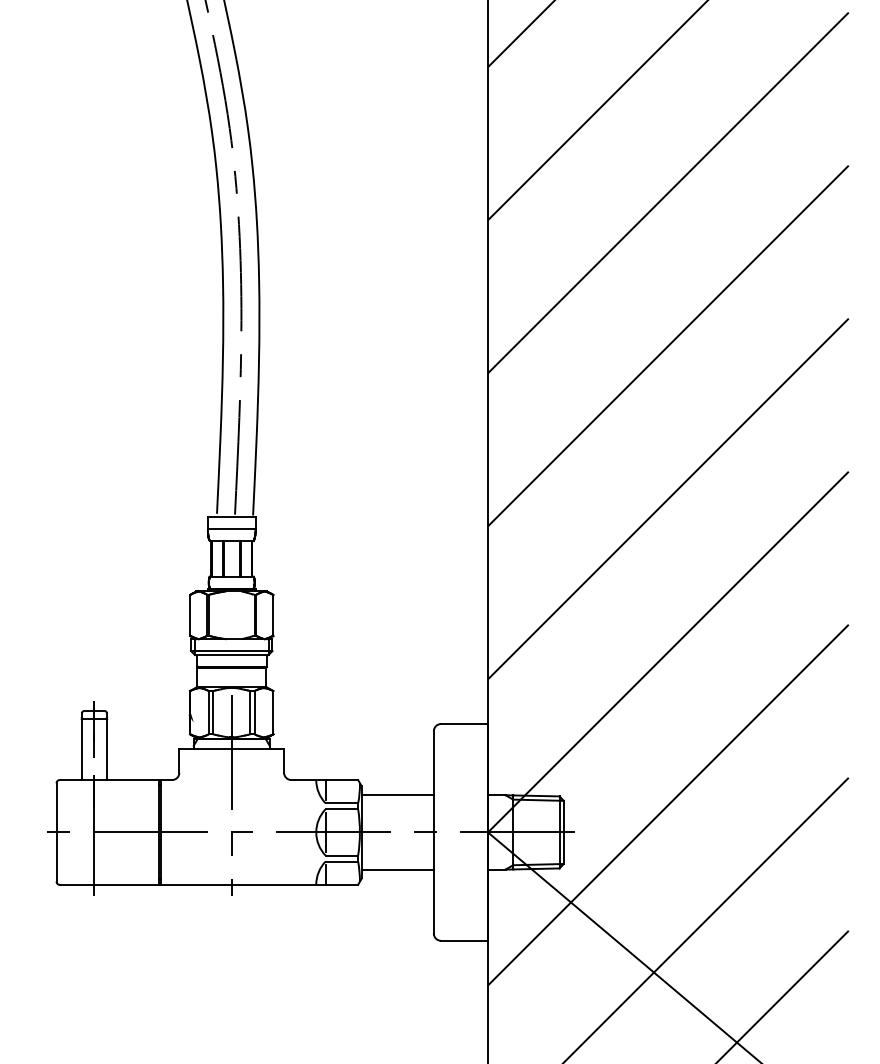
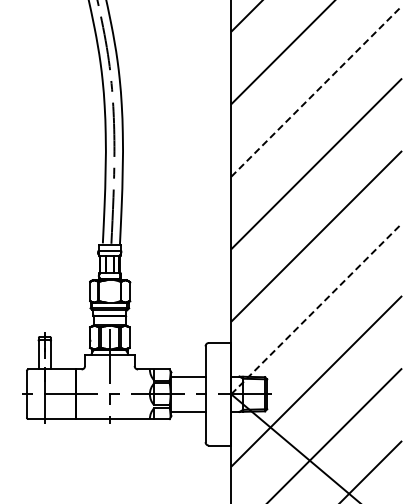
line: (668, 193) -> (316, 91), solid -> dashed
line: (668, 651) -> (316, 308), solid -> dashed

